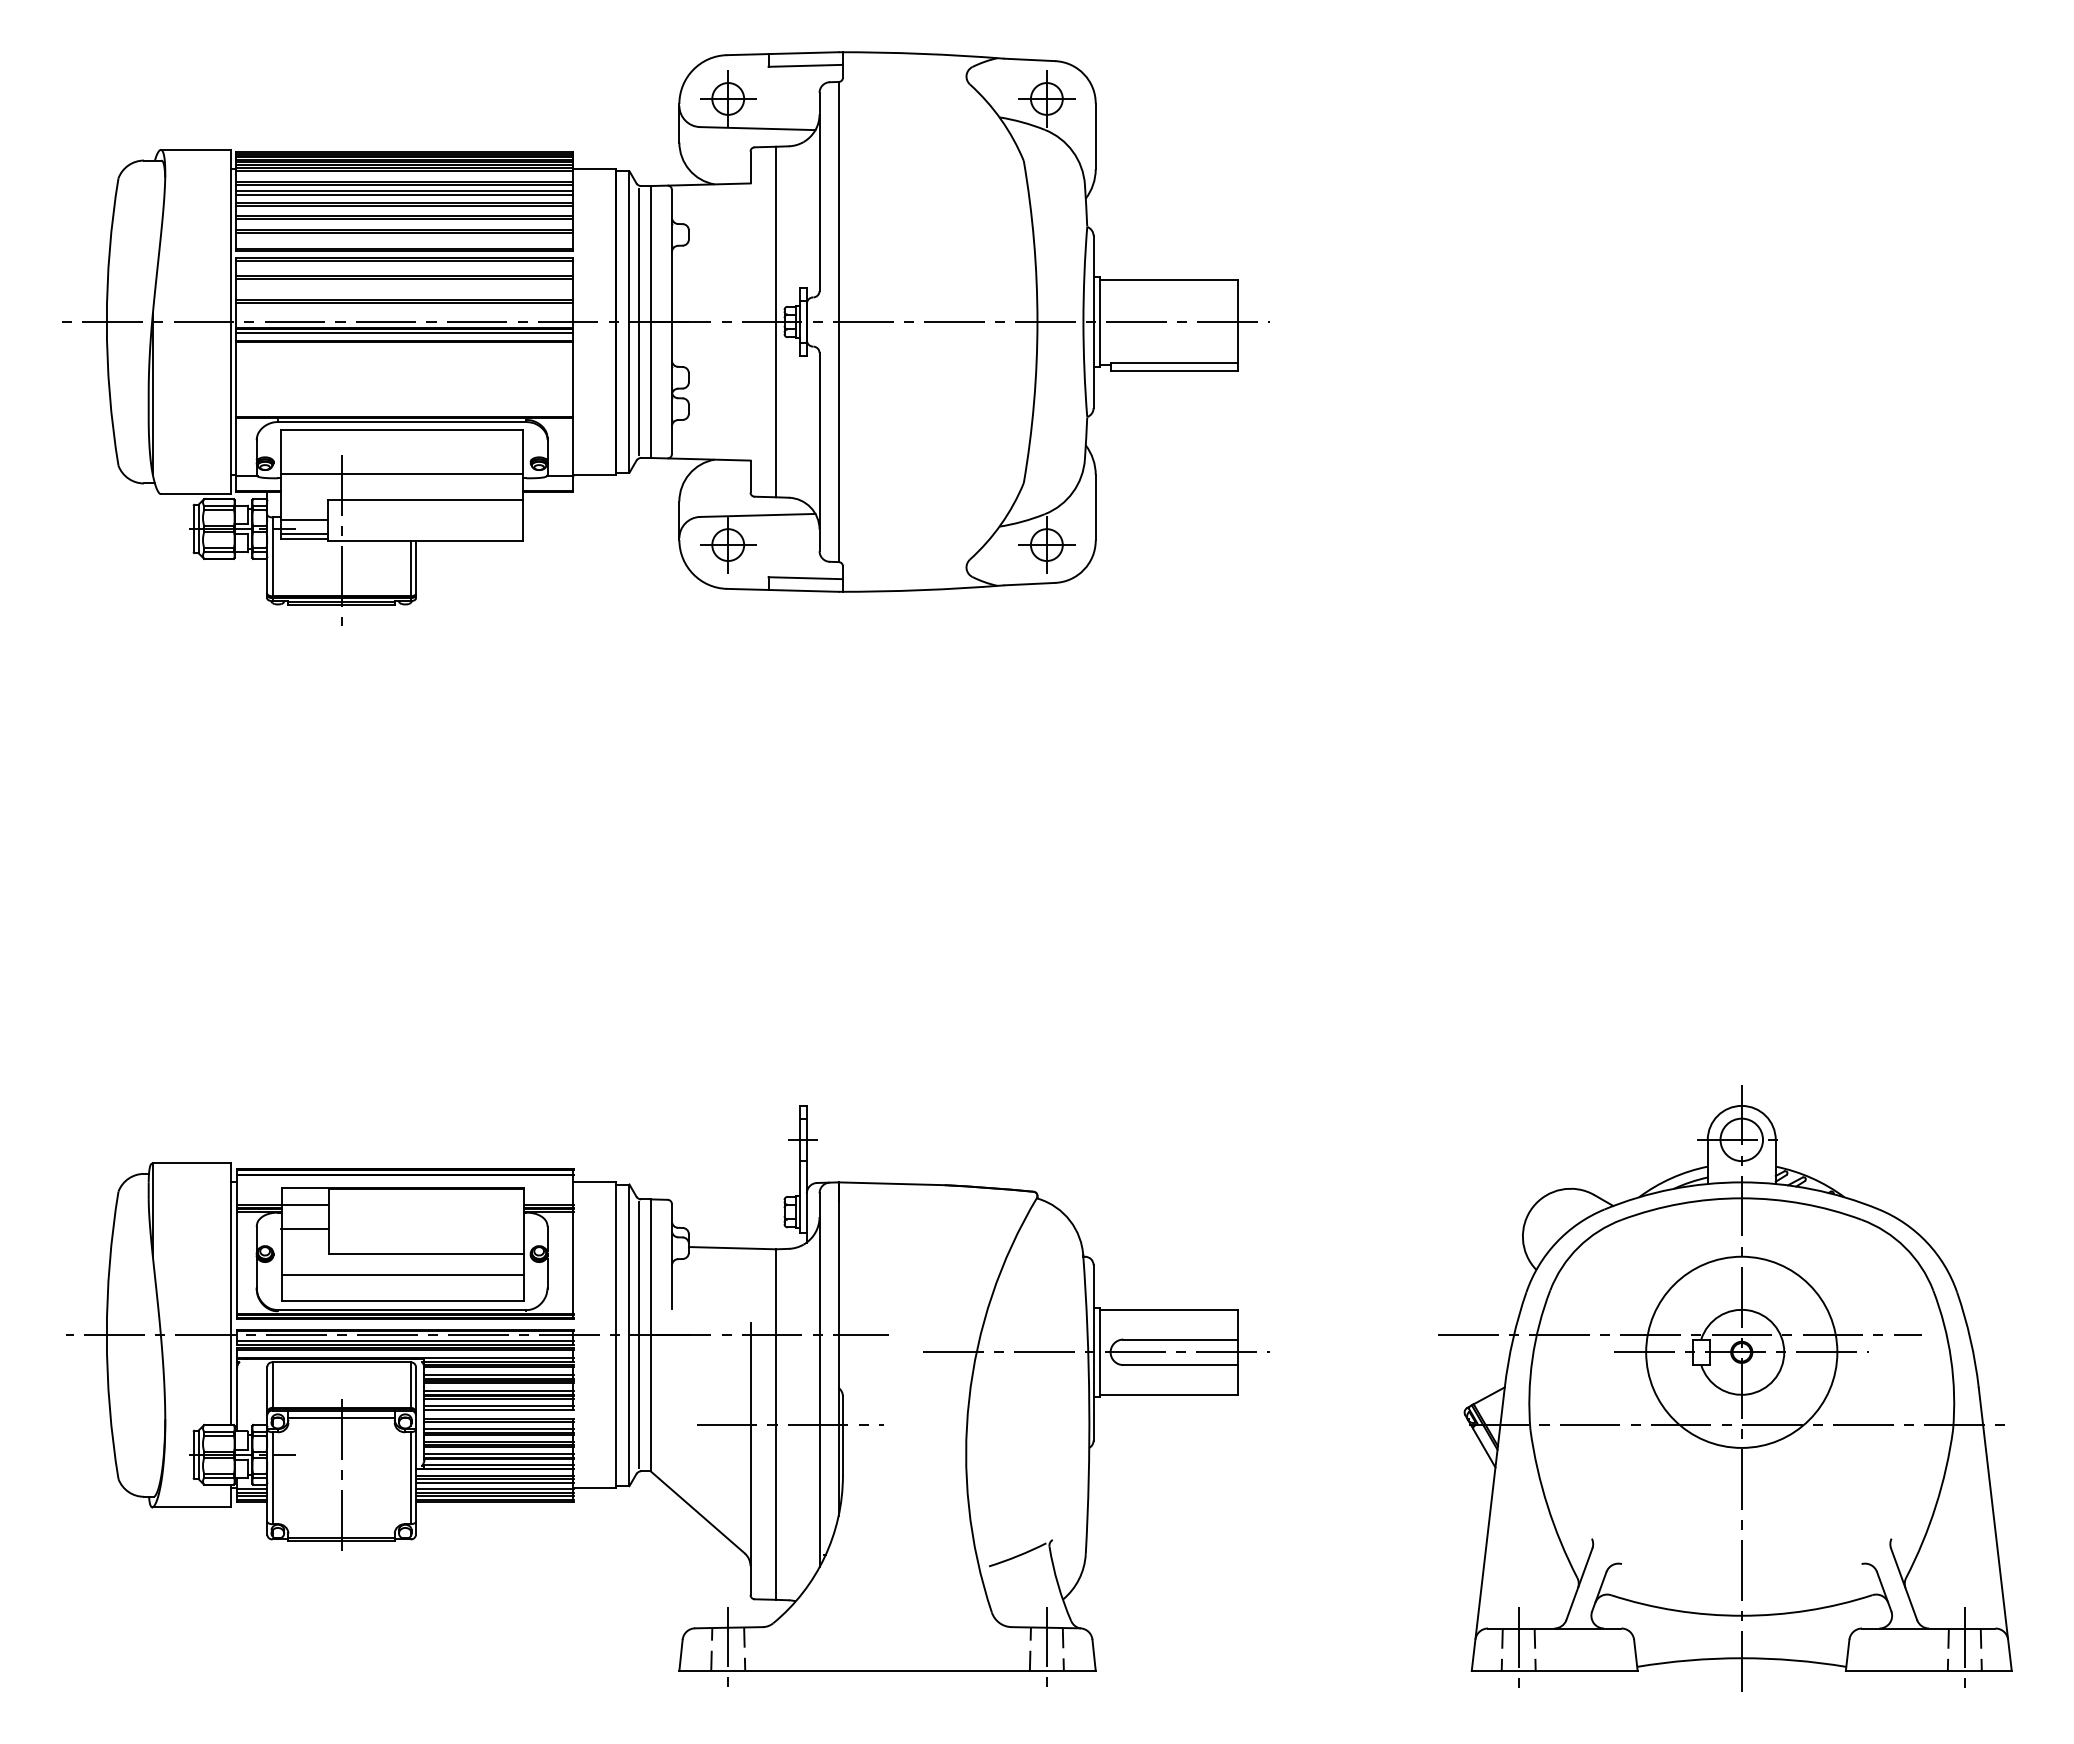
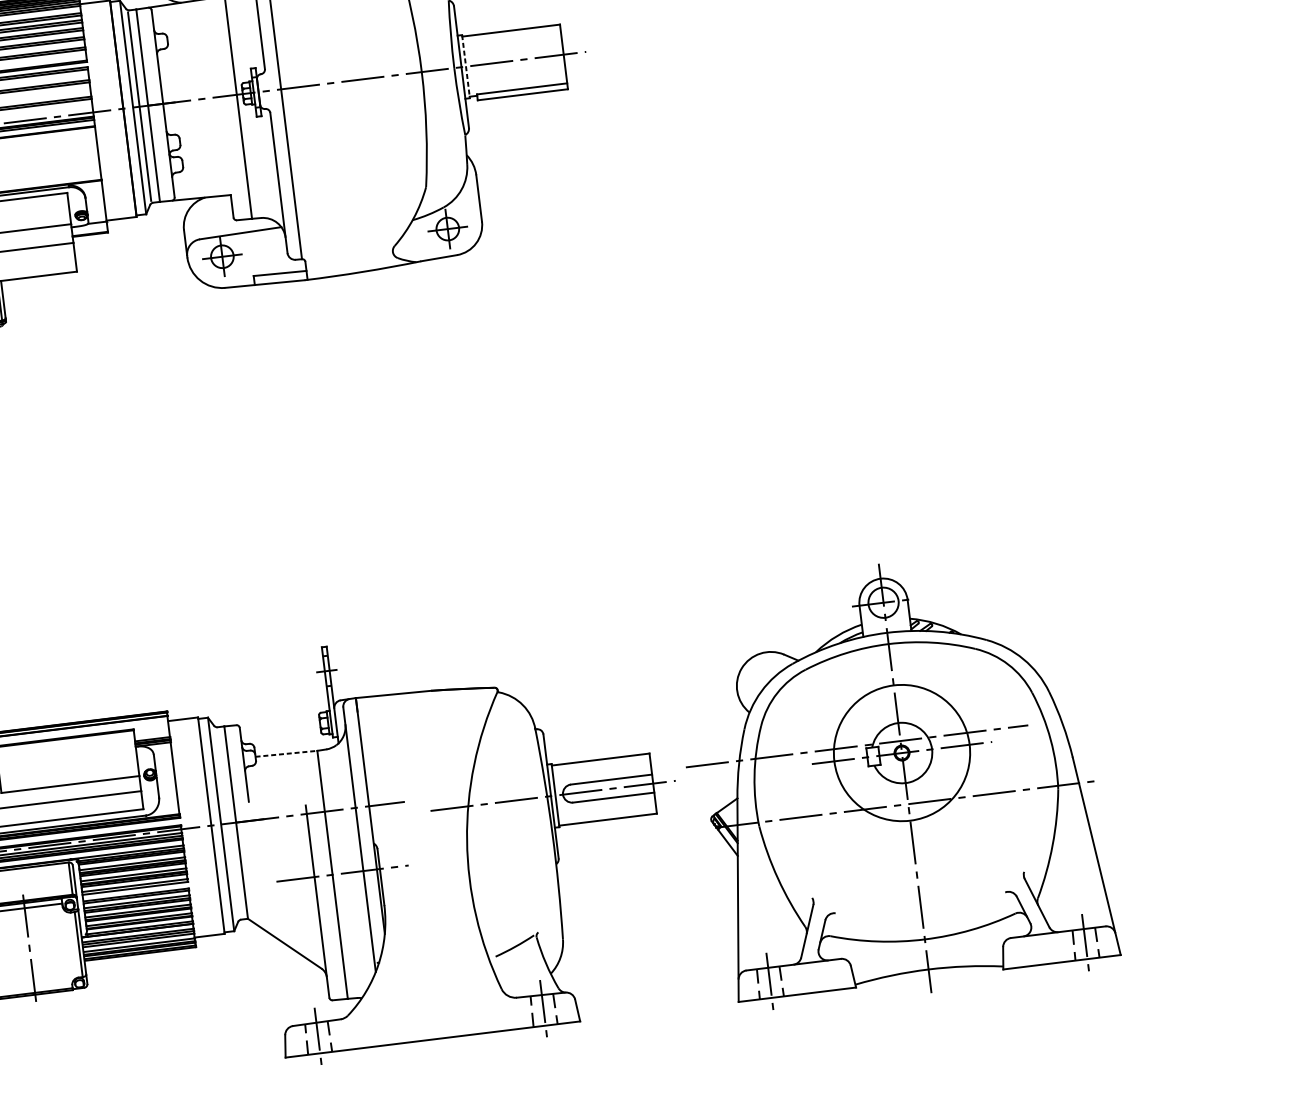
line: (1100, 322) -> (466, 66), solid -> dashed
line: (732, 1248) -> (286, 754), solid -> dashed
line: (638, 1335) -> (227, 823), removed
part: (1725, 1388) -> (893, 780), moved

